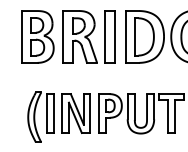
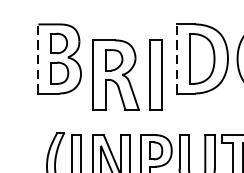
line: (21, 36) -> (38, 58), solid -> dashed
part: (88, 36) -> (127, 74), moved
line: (125, 36) -> (176, 58), solid -> dashed

